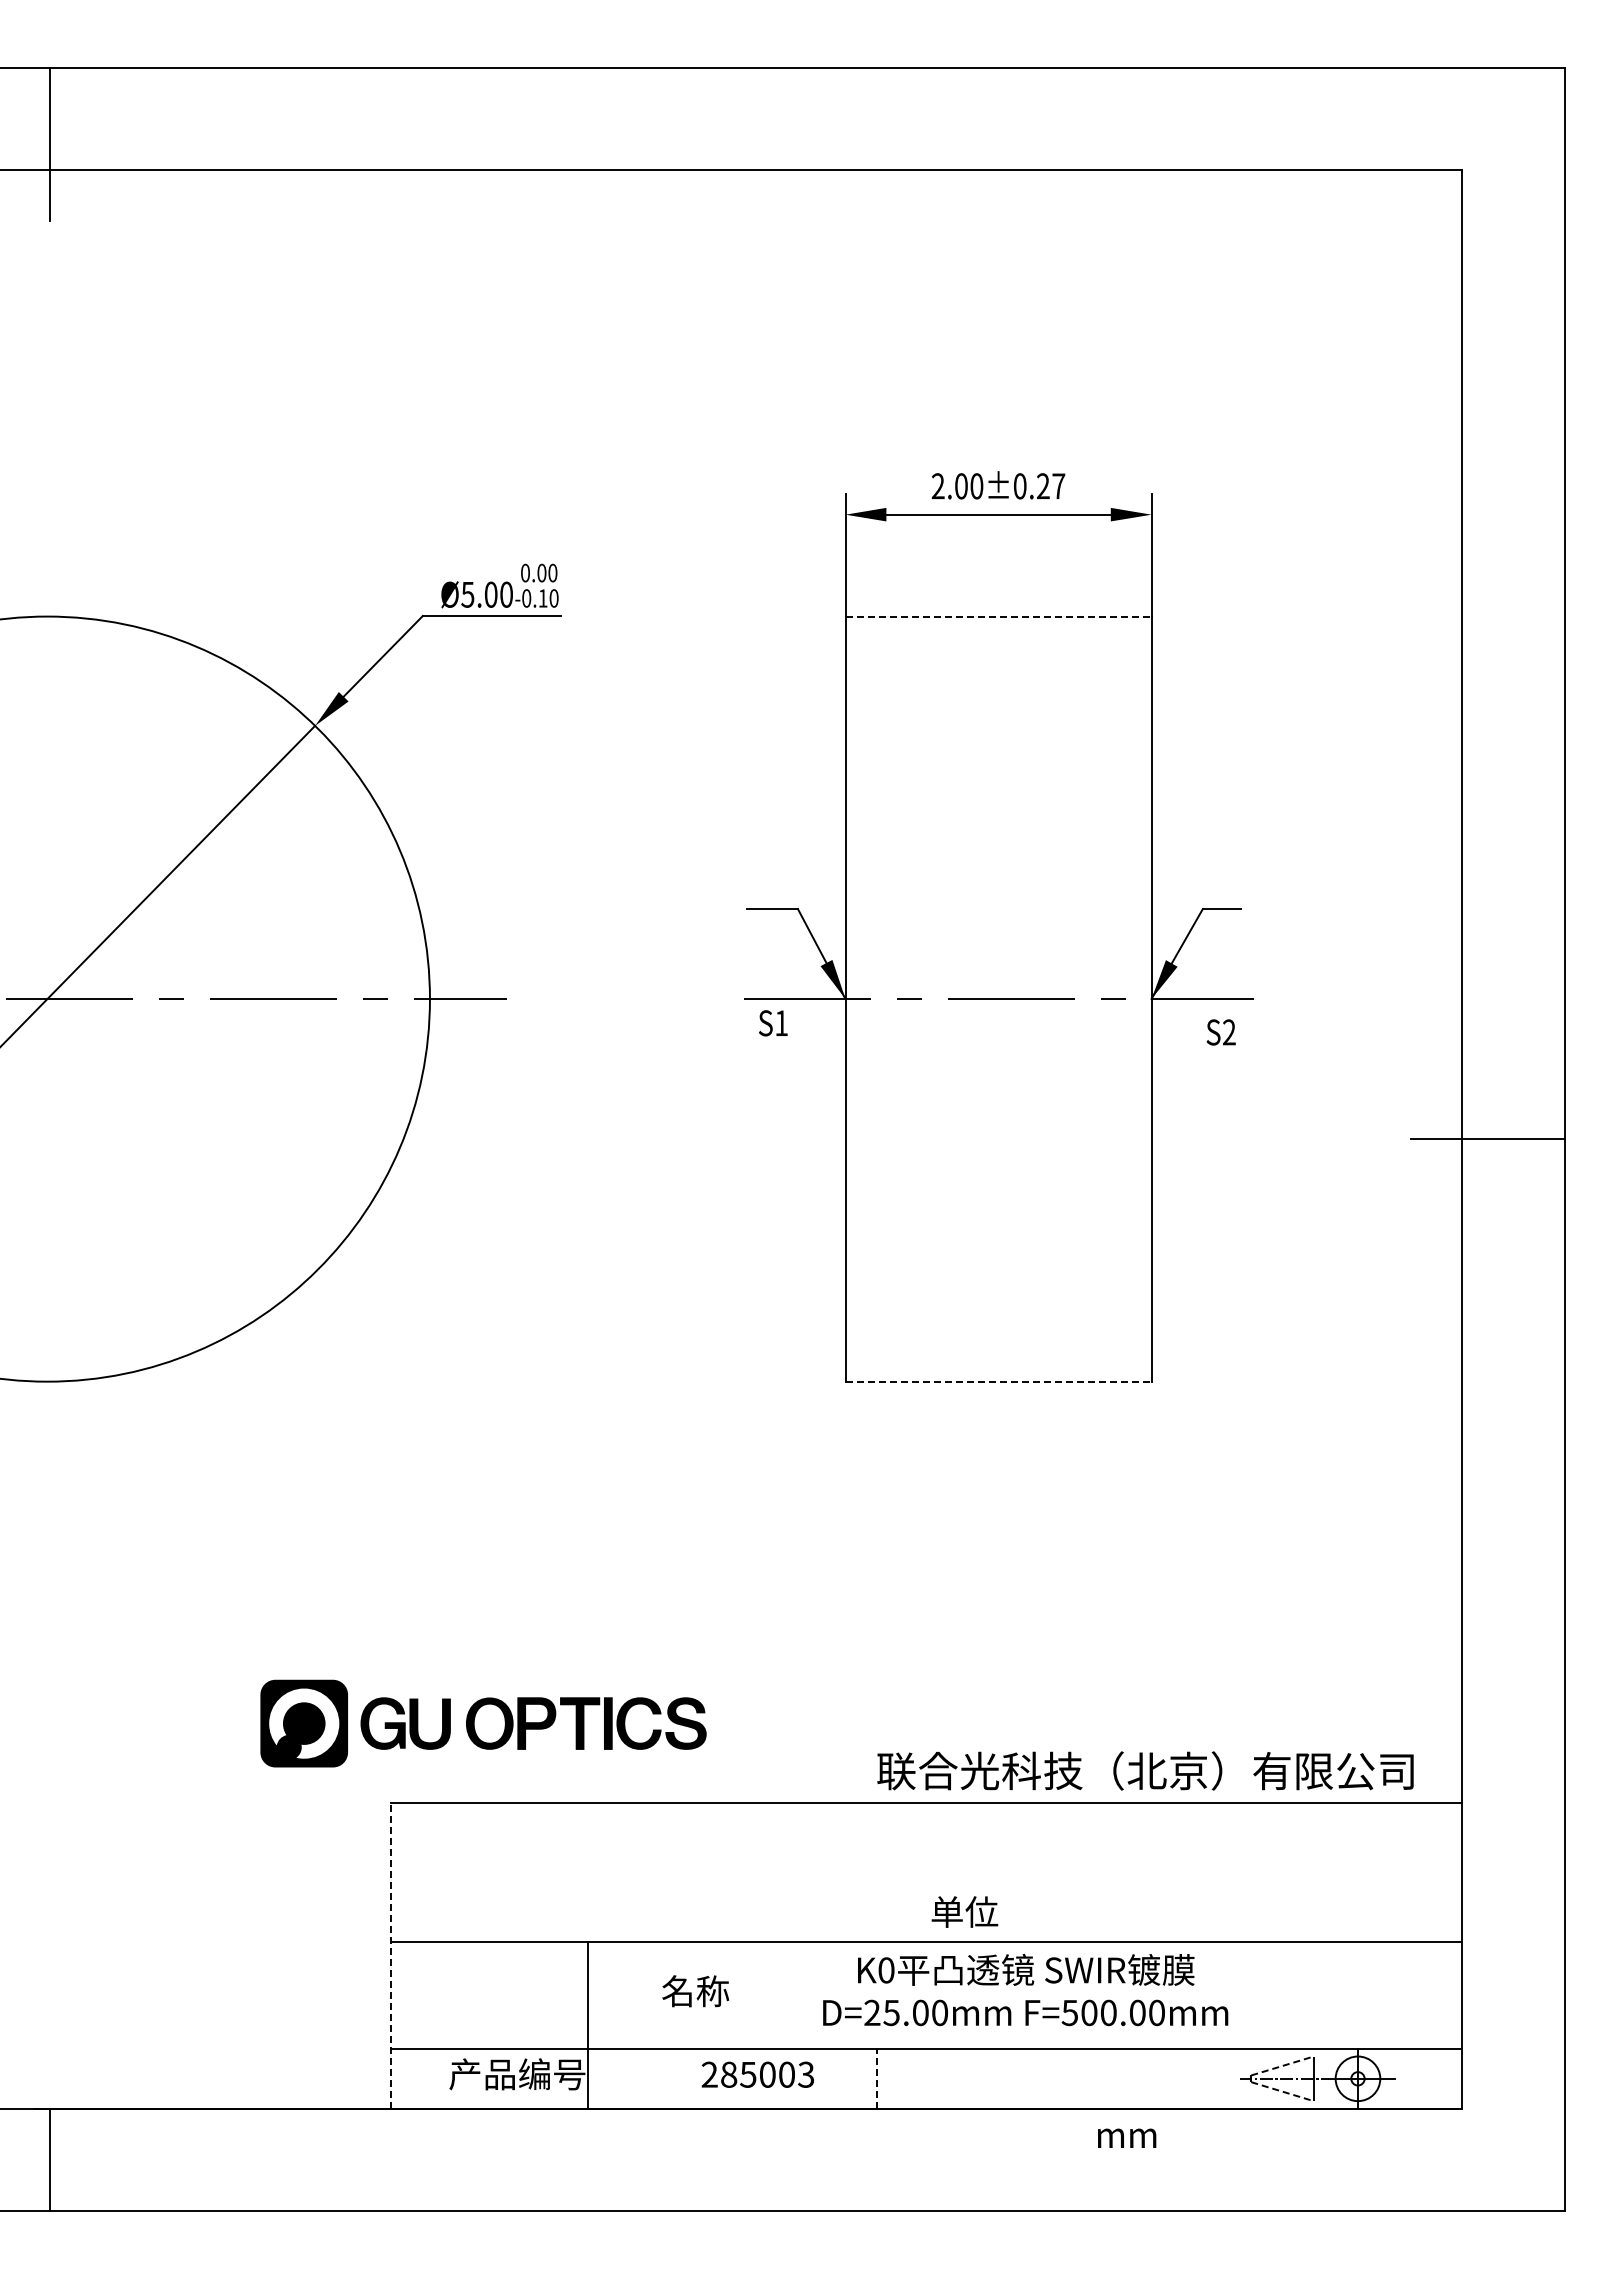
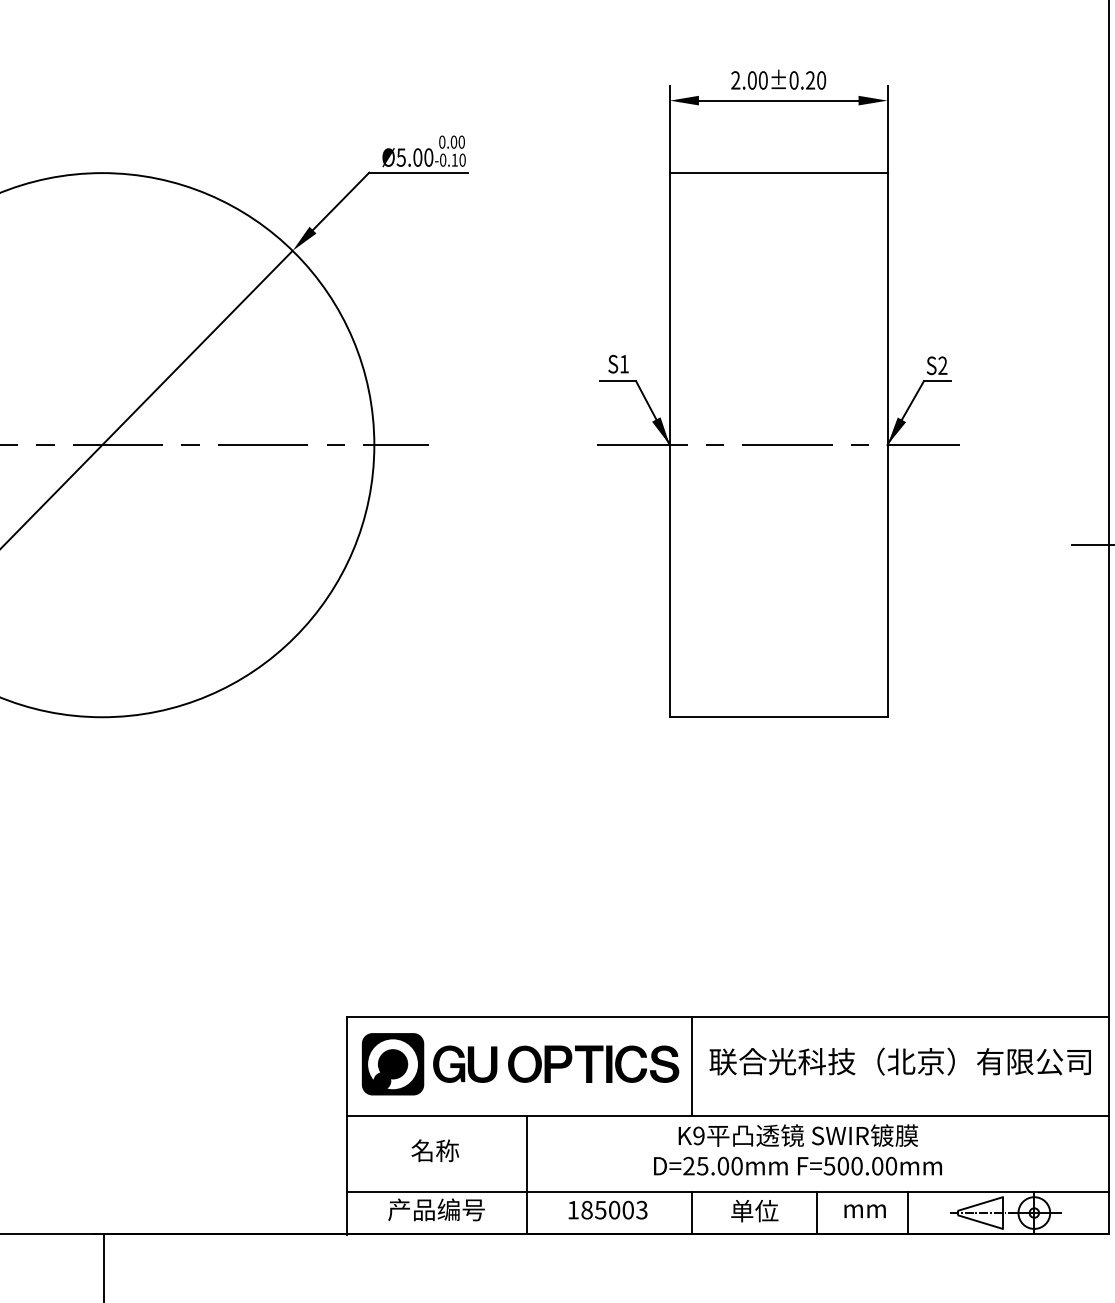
text: (1058, 486) -> (821, 80), 2.00±0.27 -> 2.00±0.20
line: (999, 616) -> (779, 173), dashed -> solid
text: (773, 1023) -> (618, 364), moved
text: (1220, 1032) -> (936, 365), moved
line: (999, 1381) -> (779, 717), dashed -> solid
part: (483, 1723) -> (520, 1064), moved
text: (1145, 1770) -> (900, 1061), moved
line: (877, 1871) -> (692, 1065), added
text: (964, 1911) -> (754, 1210), moved
line: (391, 1955) -> (346, 1125), dashed -> solid
text: (886, 1970) -> (699, 1136), K0 -> K9
text: (695, 1991) -> (435, 1150), moved
line: (587, 2024) -> (526, 1174), moved
line: (1282, 2065) -> (980, 1203), dashed -> solid
text: (709, 2074) -> (573, 1209), 285003 -> 185003
line: (877, 2078) -> (692, 1212), dashed -> solid
line: (1051, 2078) -> (816, 1212), added
line: (1179, 2078) -> (907, 1212), added
line: (1282, 2091) -> (980, 1222), dashed -> solid
text: (1127, 2137) -> (865, 1210), moved

